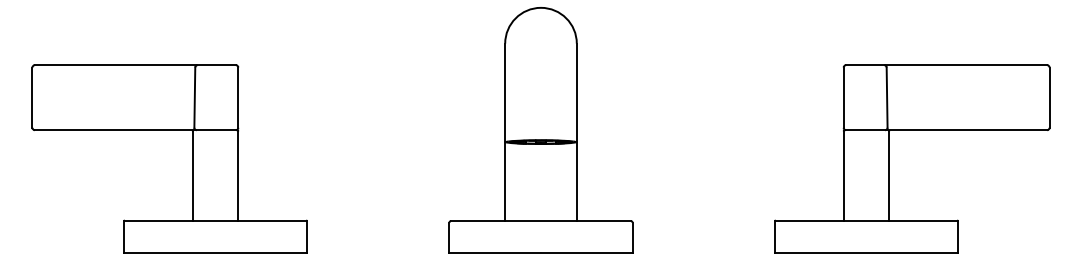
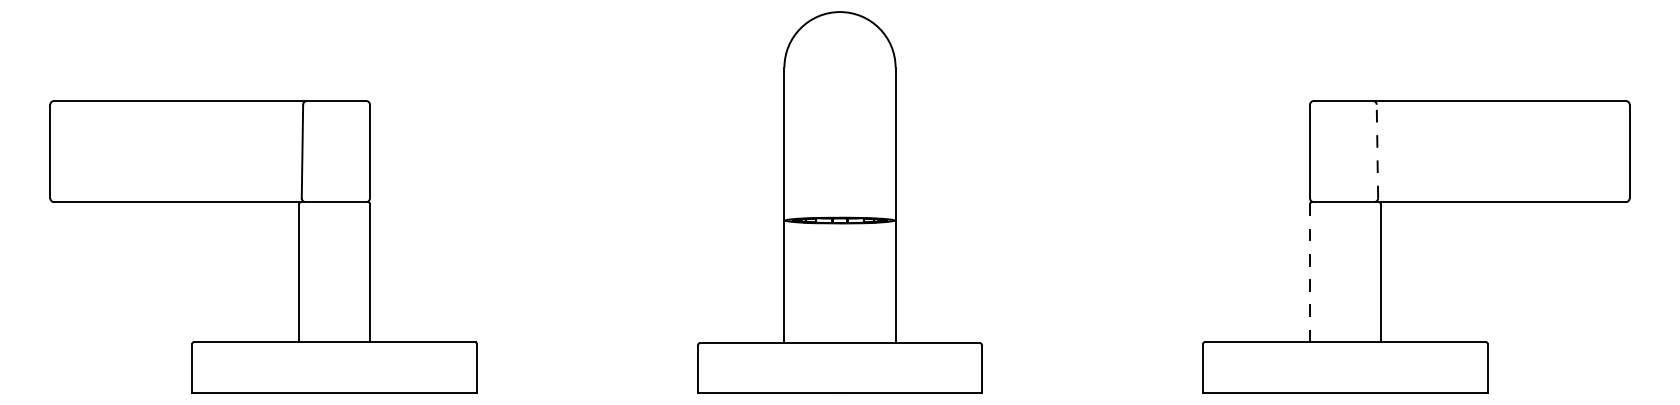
line: (887, 97) -> (1378, 151), solid -> dashed
line: (843, 176) -> (1309, 273), solid -> dashed

